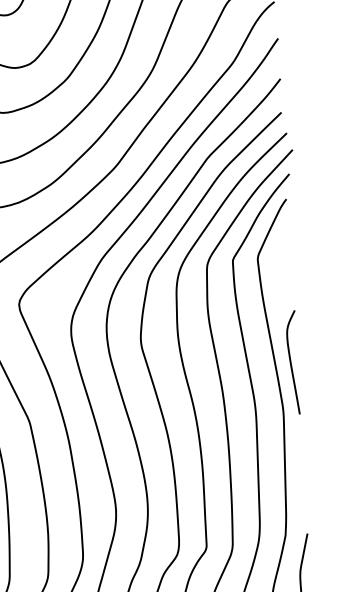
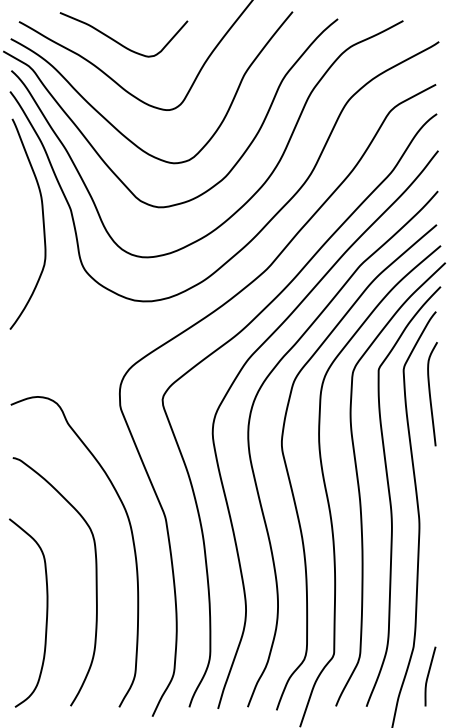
curve: (291, 363) -> (430, 394), moved

